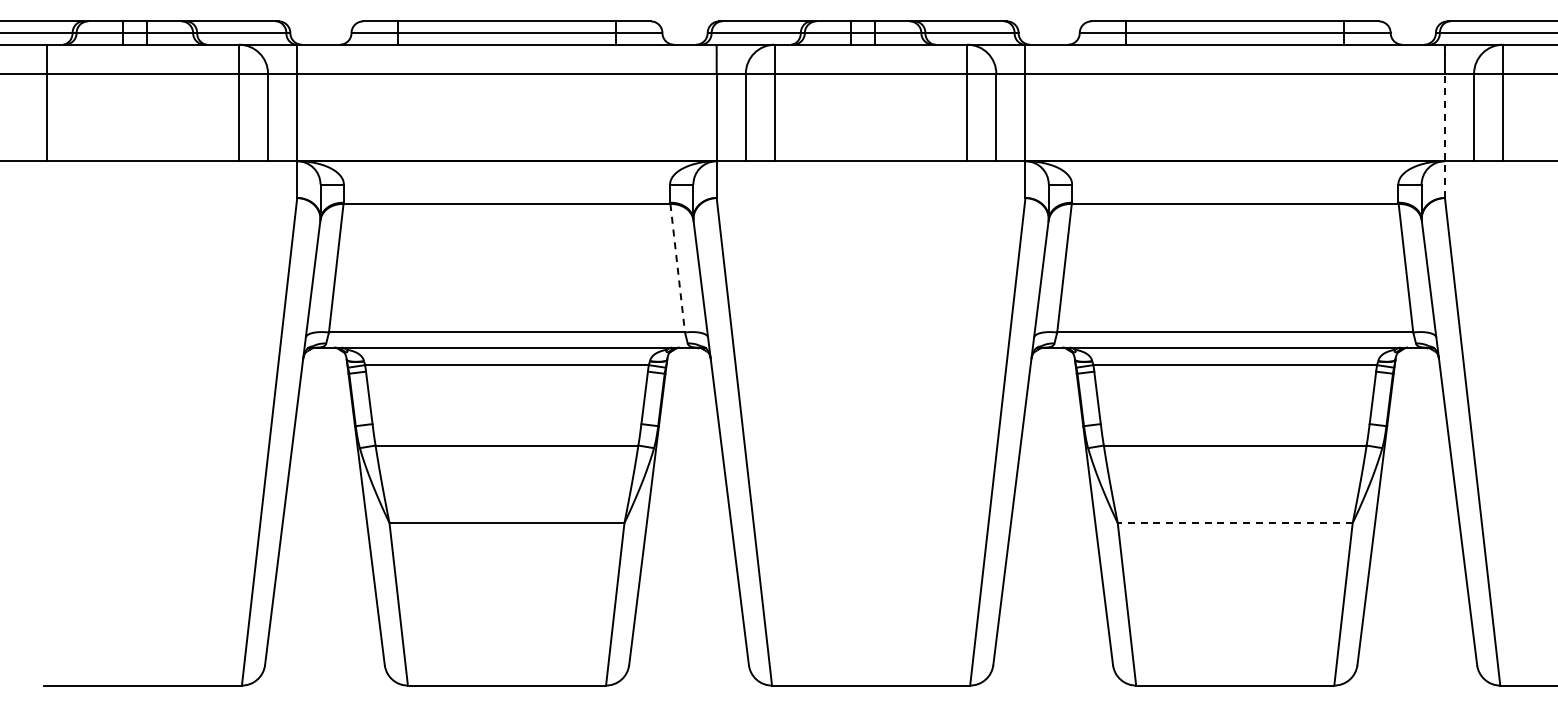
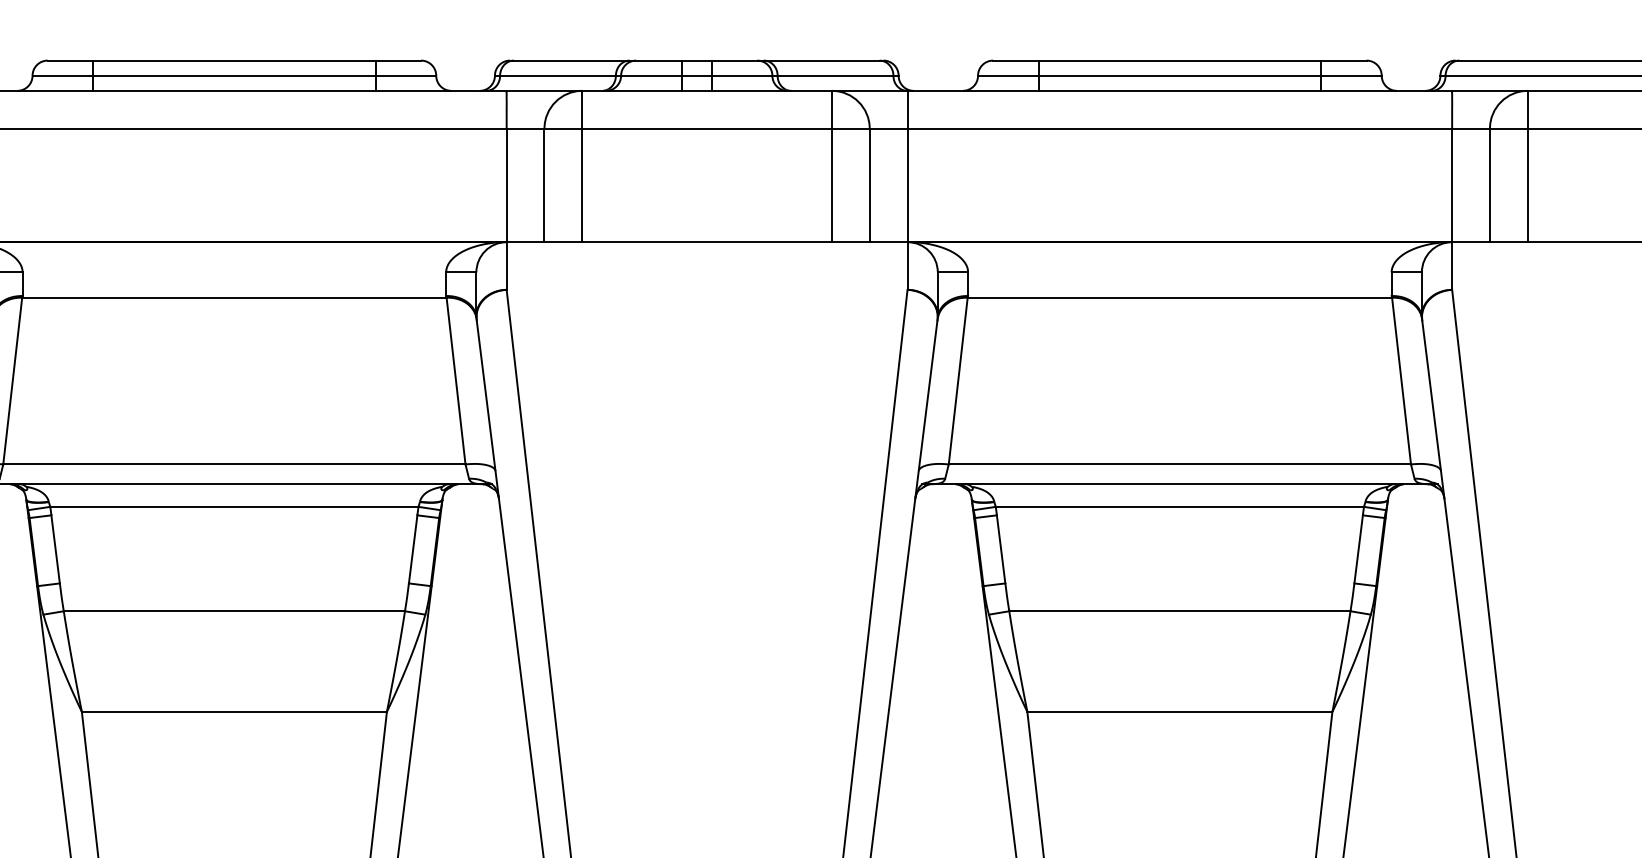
line: (1444, 135) -> (1451, 208), dashed -> solid
line: (677, 268) -> (455, 381), dashed -> solid
line: (1234, 523) -> (1178, 712), dashed -> solid

